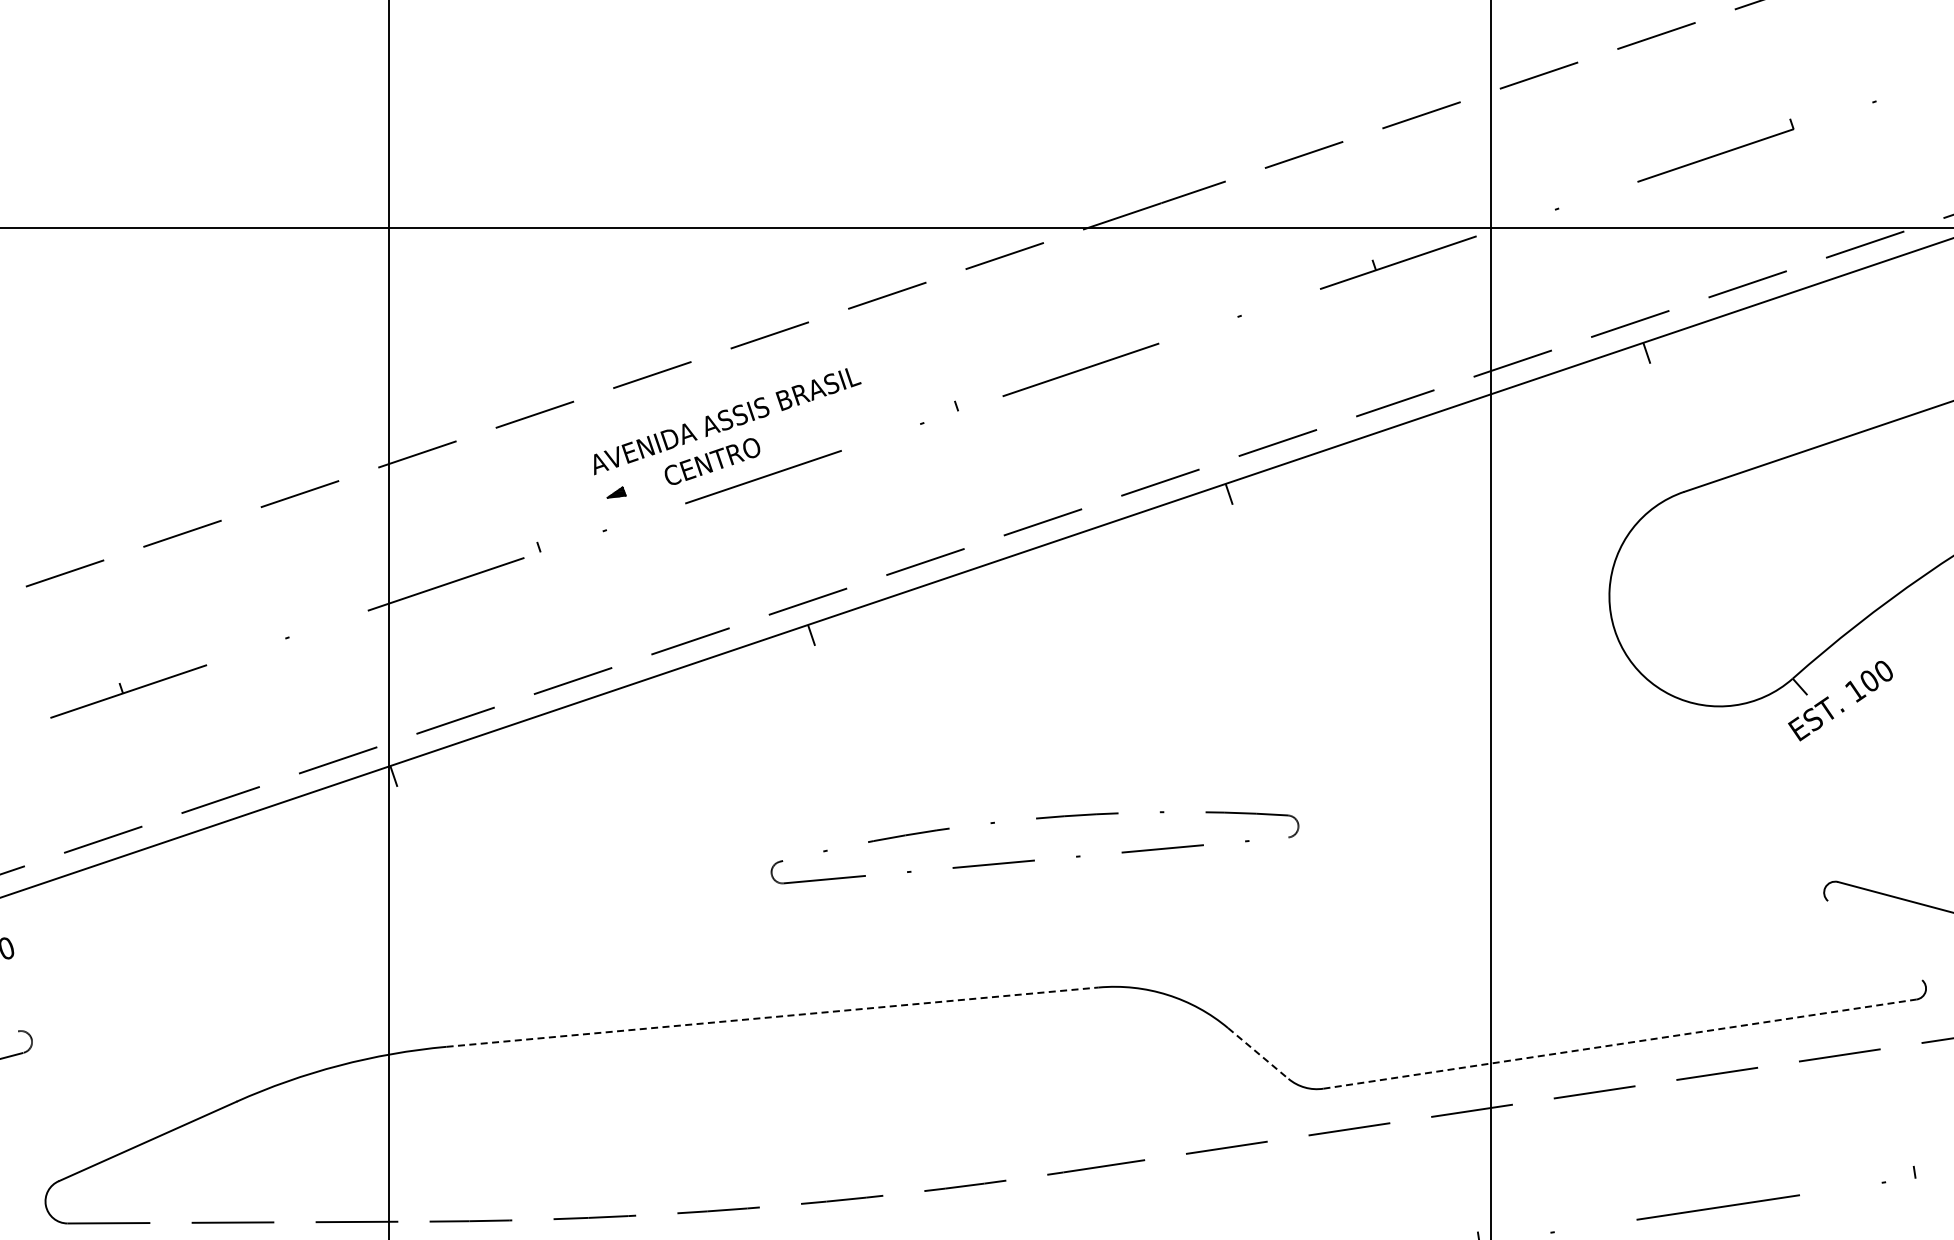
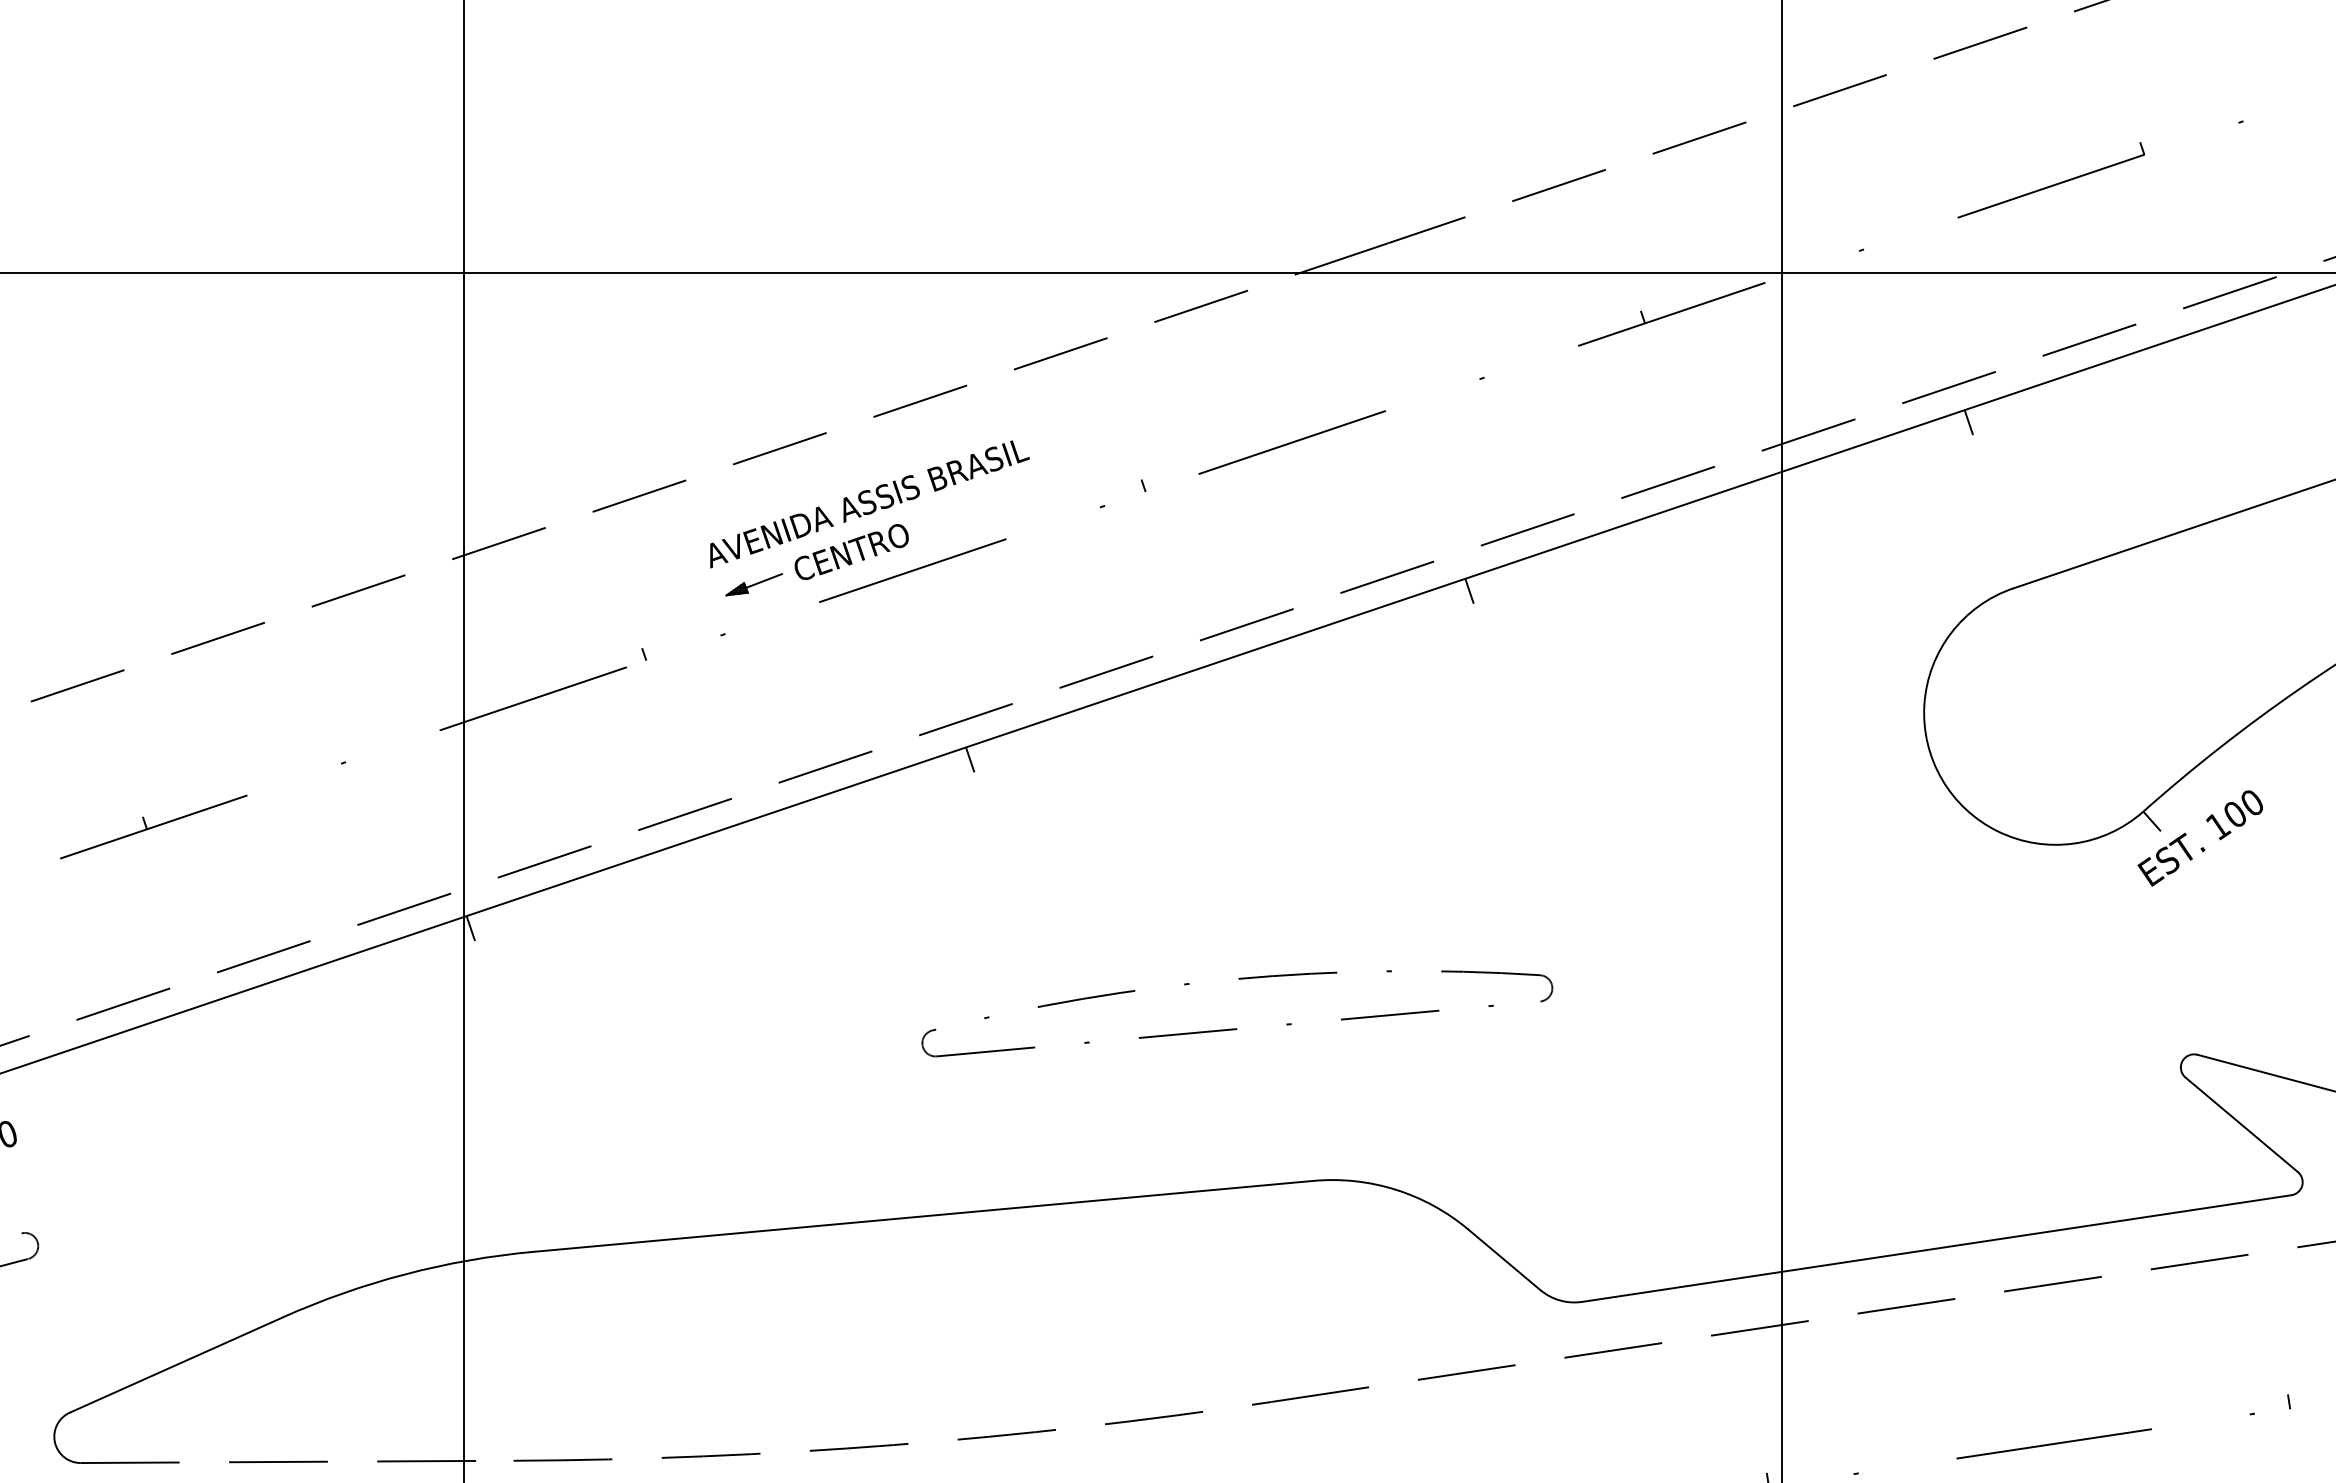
line: (639, 485) -> (764, 580), added
line: (1875, 940) -> (2242, 1124), added
line: (773, 1017) -> (924, 1216), dashed -> solid
line: (1620, 1044) -> (1937, 1249), dashed -> solid
line: (1258, 1053) -> (1504, 1259), dashed -> solid

